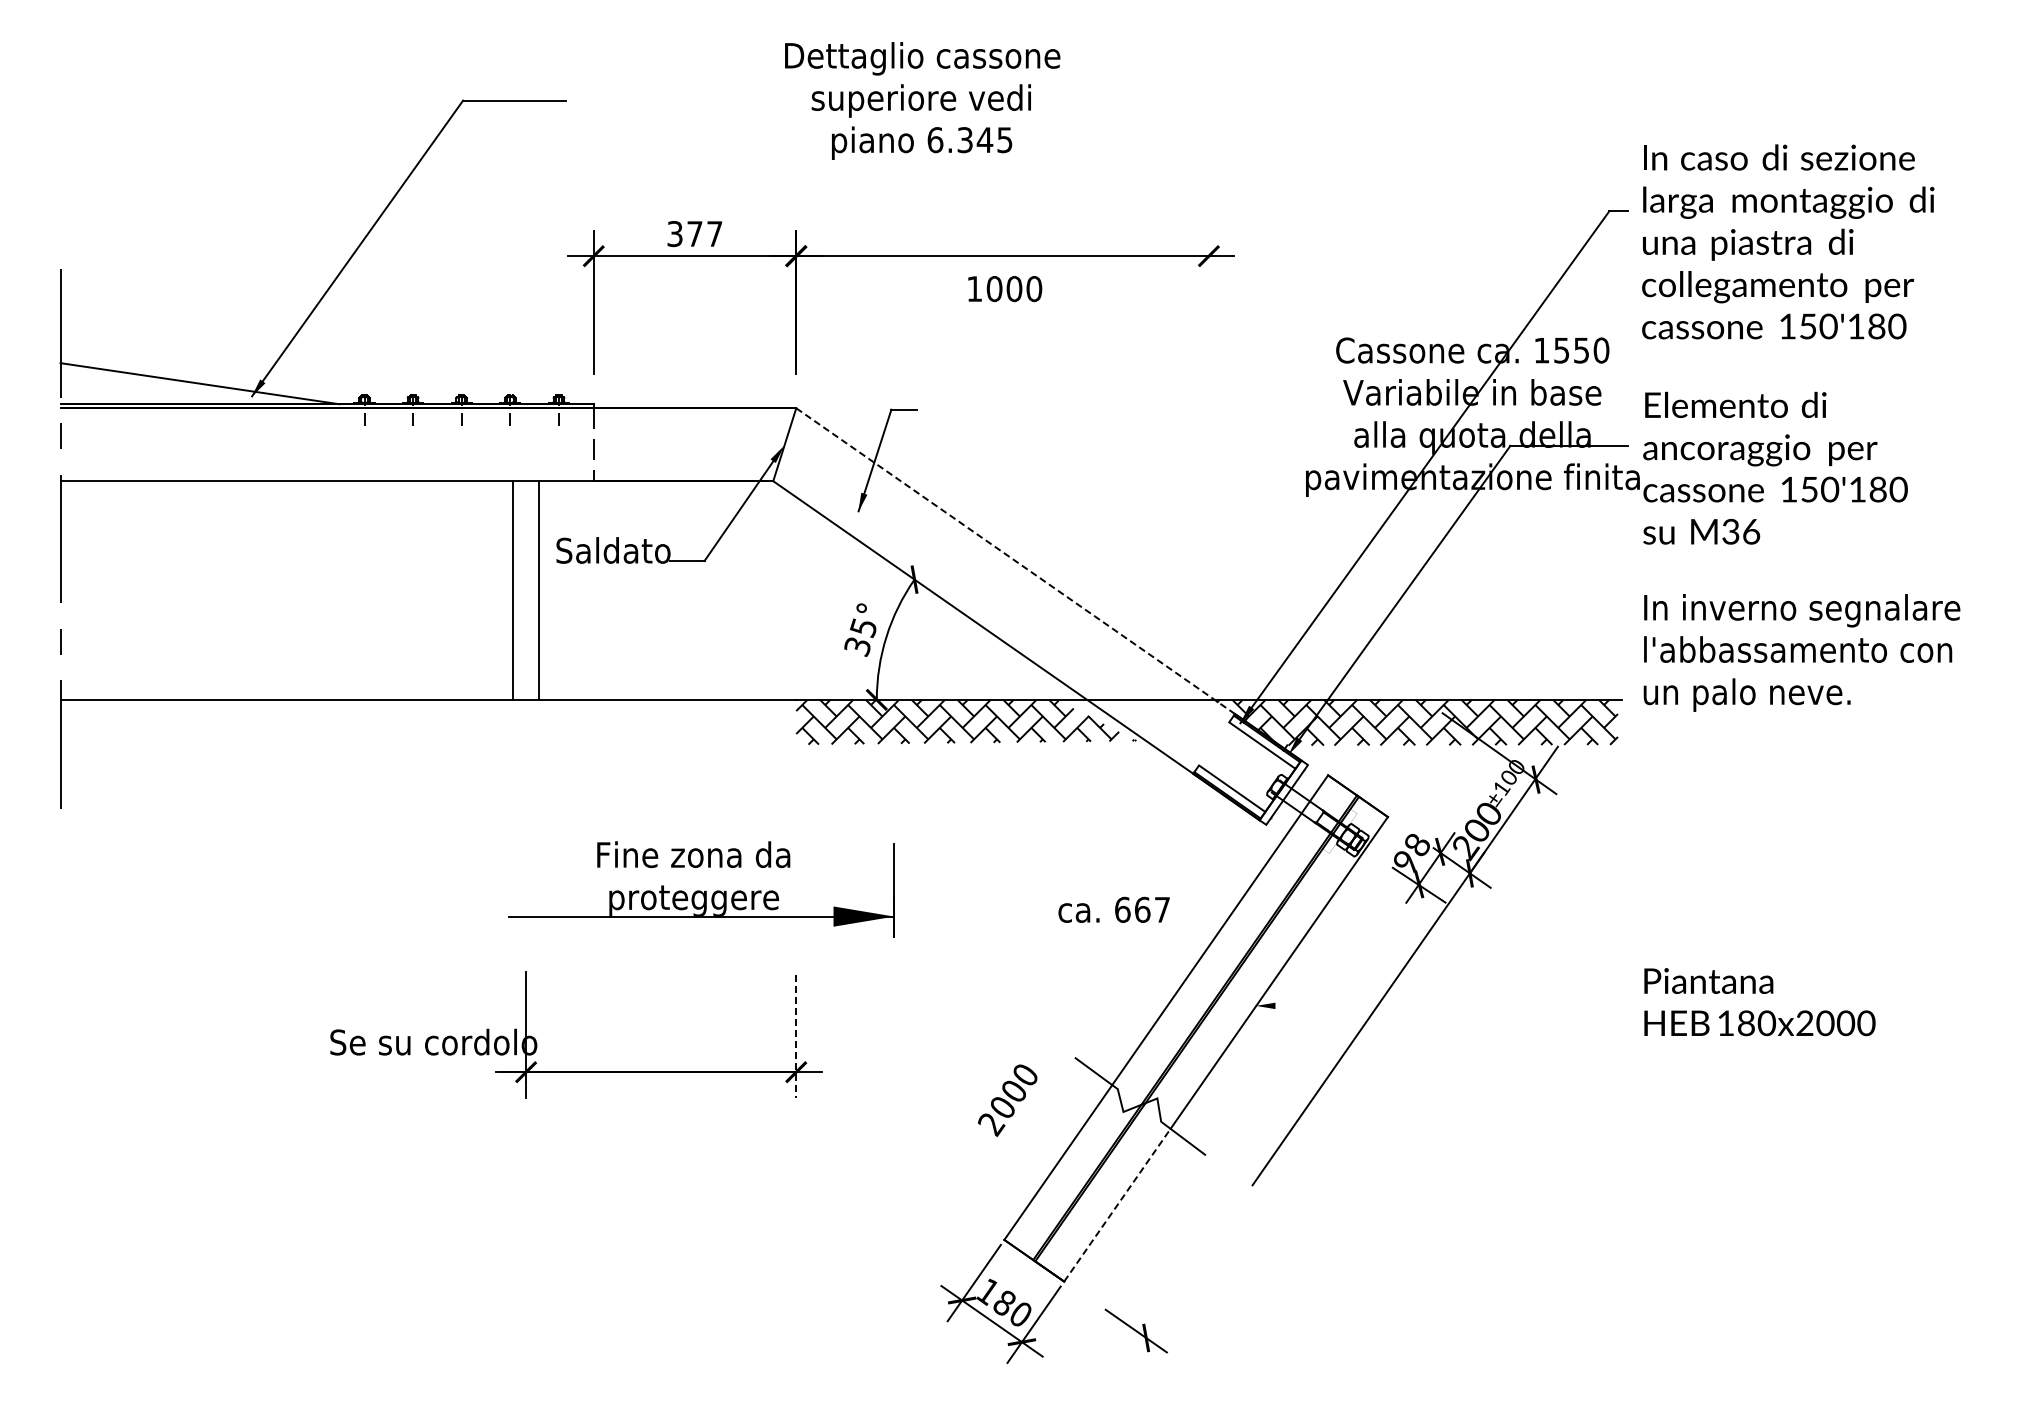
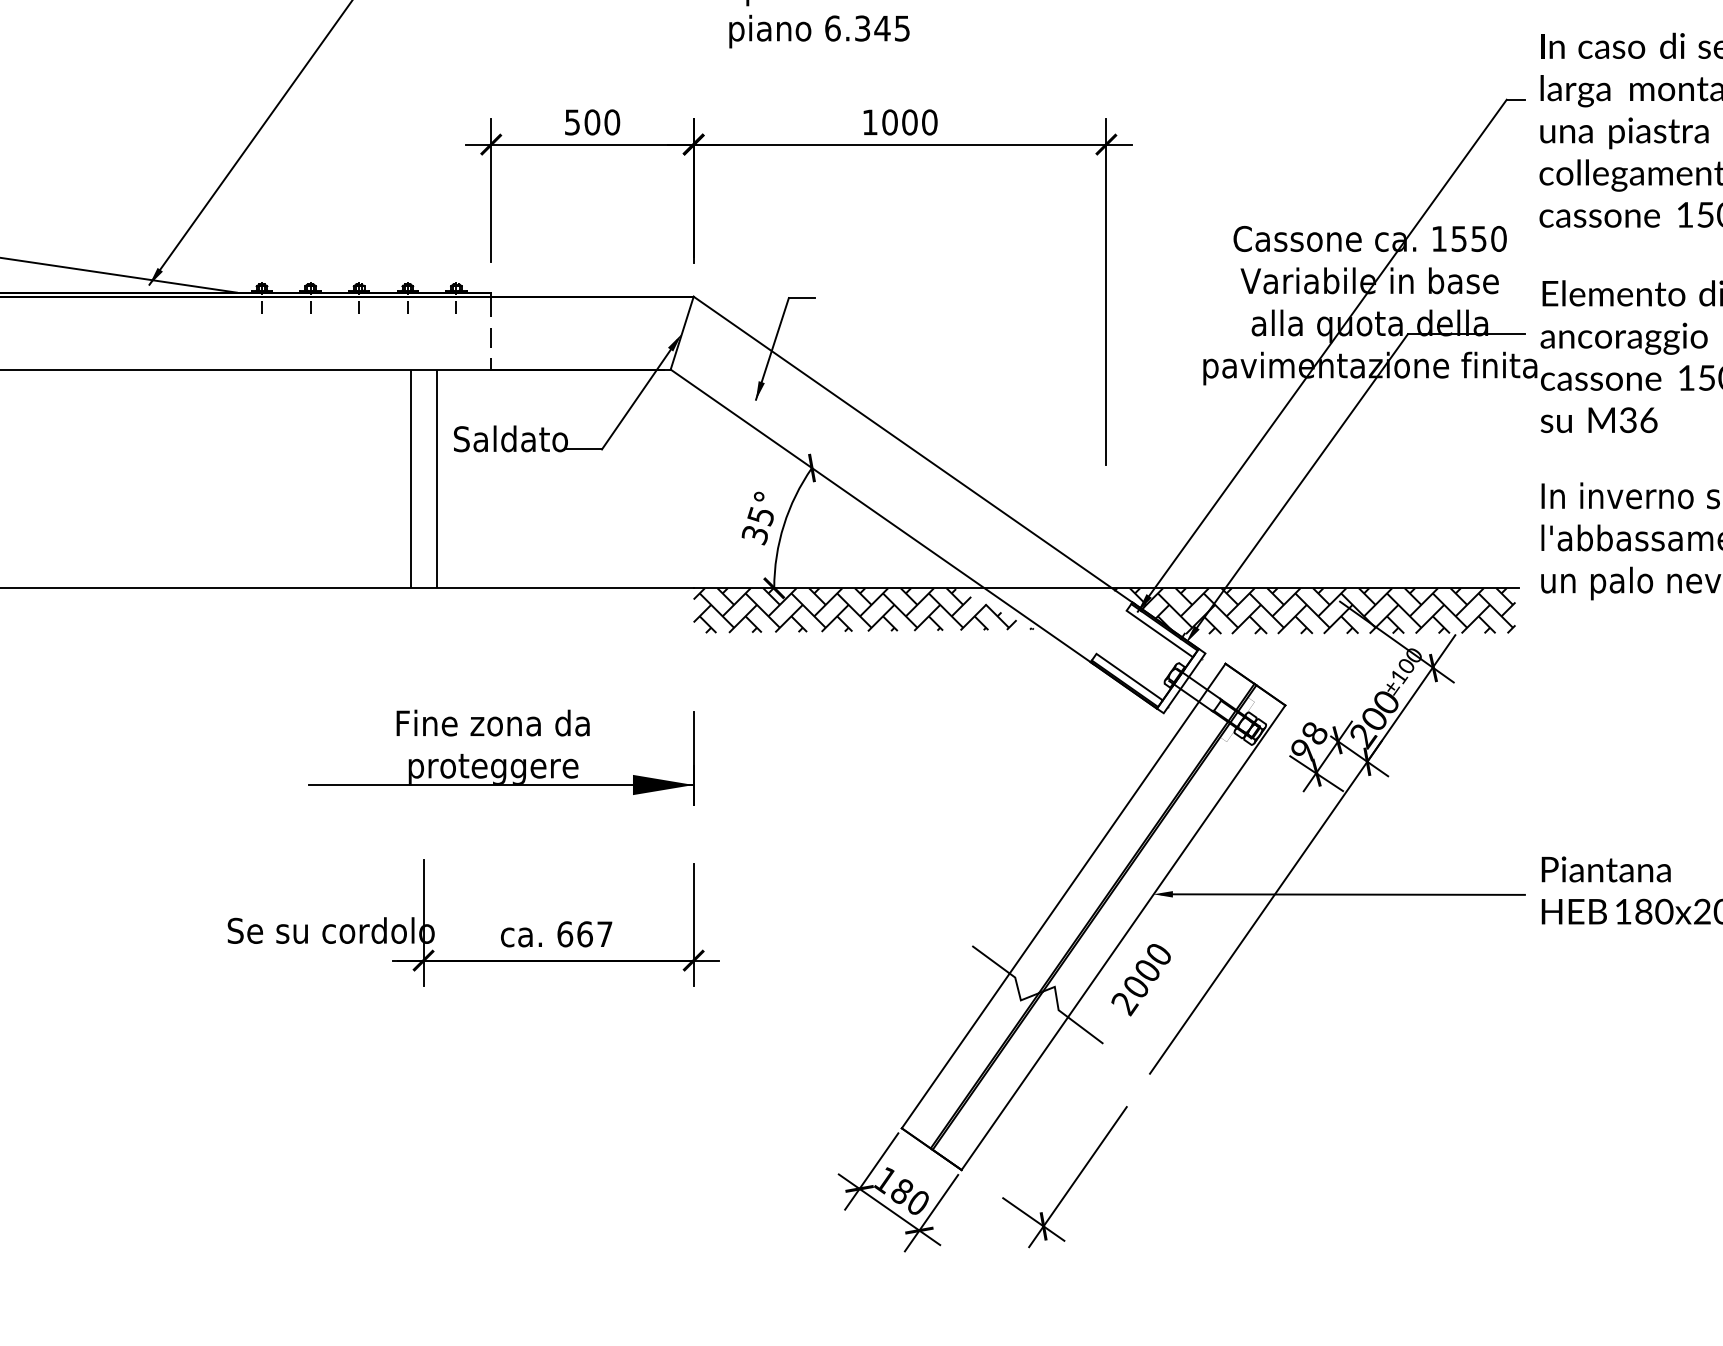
text: (695, 234) -> (592, 122), 377 -> 500
text: (1005, 289) -> (900, 122), moved
line: (1208, 403) -> (1105, 291), added
line: (1017, 562) -> (914, 450), dashed -> solid
part: (701, 889) -> (500, 757), moved
text: (1113, 909) -> (555, 933), moved
line: (1445, 1005) -> (1342, 893), added
line: (796, 1036) -> (693, 924), dashed -> solid
text: (1007, 1100) -> (1140, 979), moved
line: (1117, 1204) -> (1014, 1092), dashed -> solid
line: (1180, 1288) -> (1077, 1176), added

